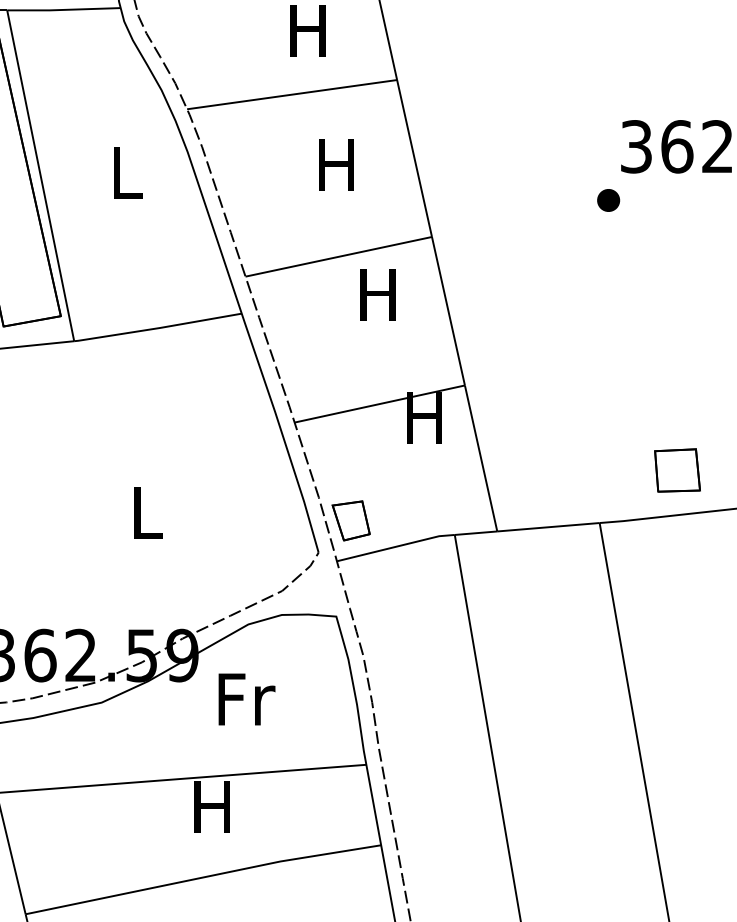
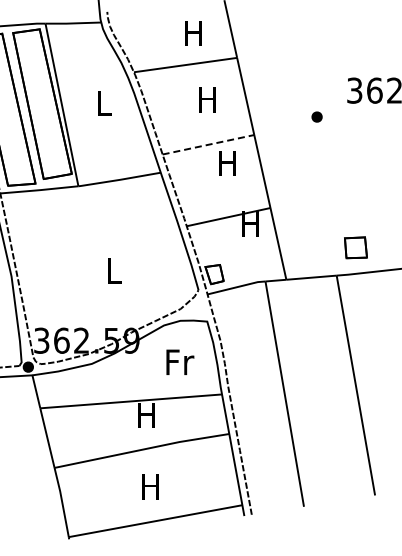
part: (607, 199) -> (316, 116), moved
line: (338, 256) -> (208, 144), solid -> dashed
part: (676, 469) -> (355, 247), moved
text: (247, 697) -> (180, 361), moved

